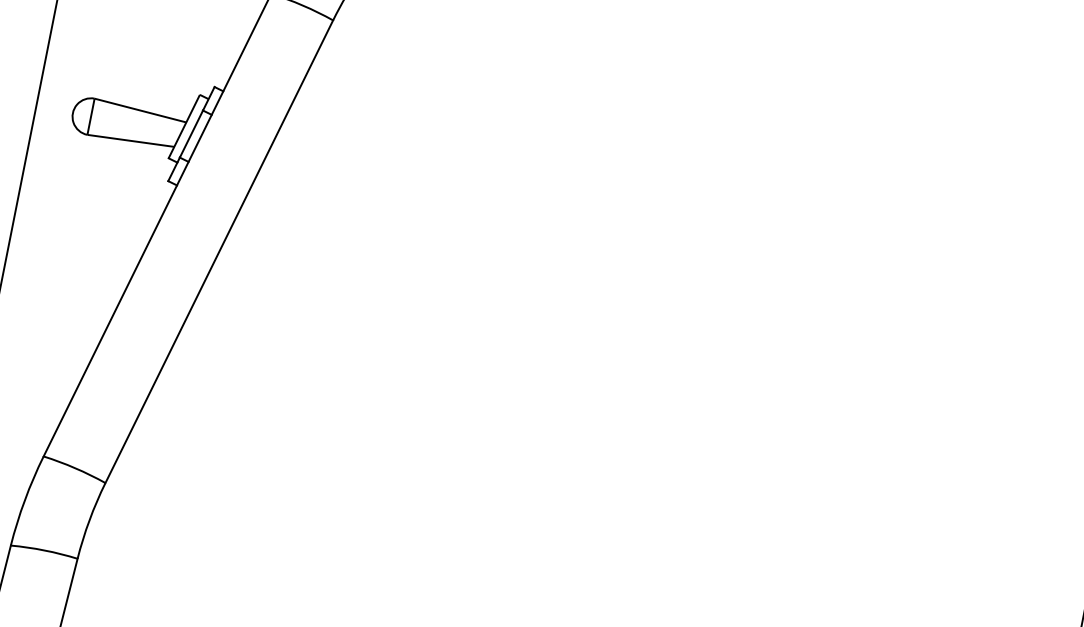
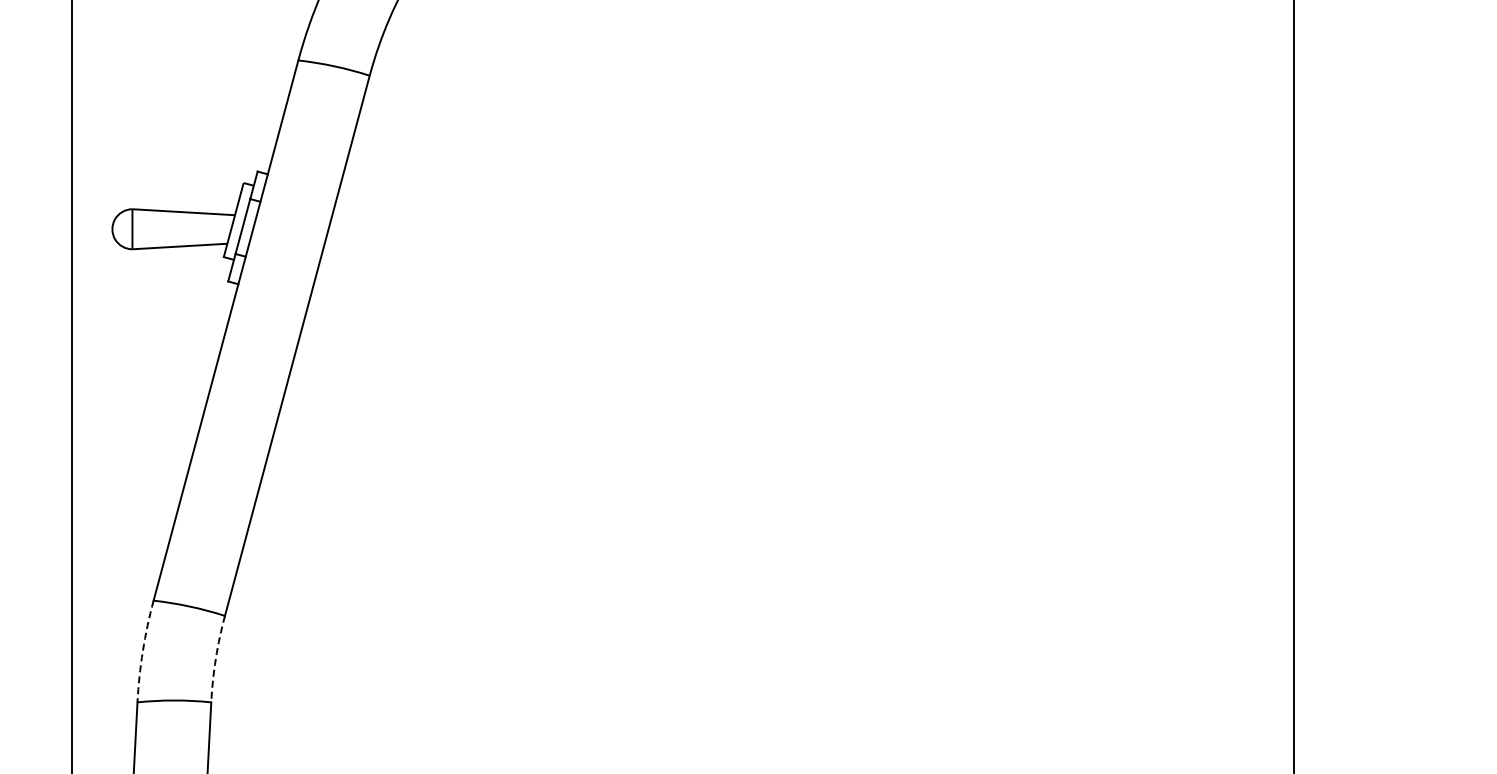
arc: (24, 500) -> (142, 651), solid -> dashed
arc: (89, 519) -> (215, 658), solid -> dashed

